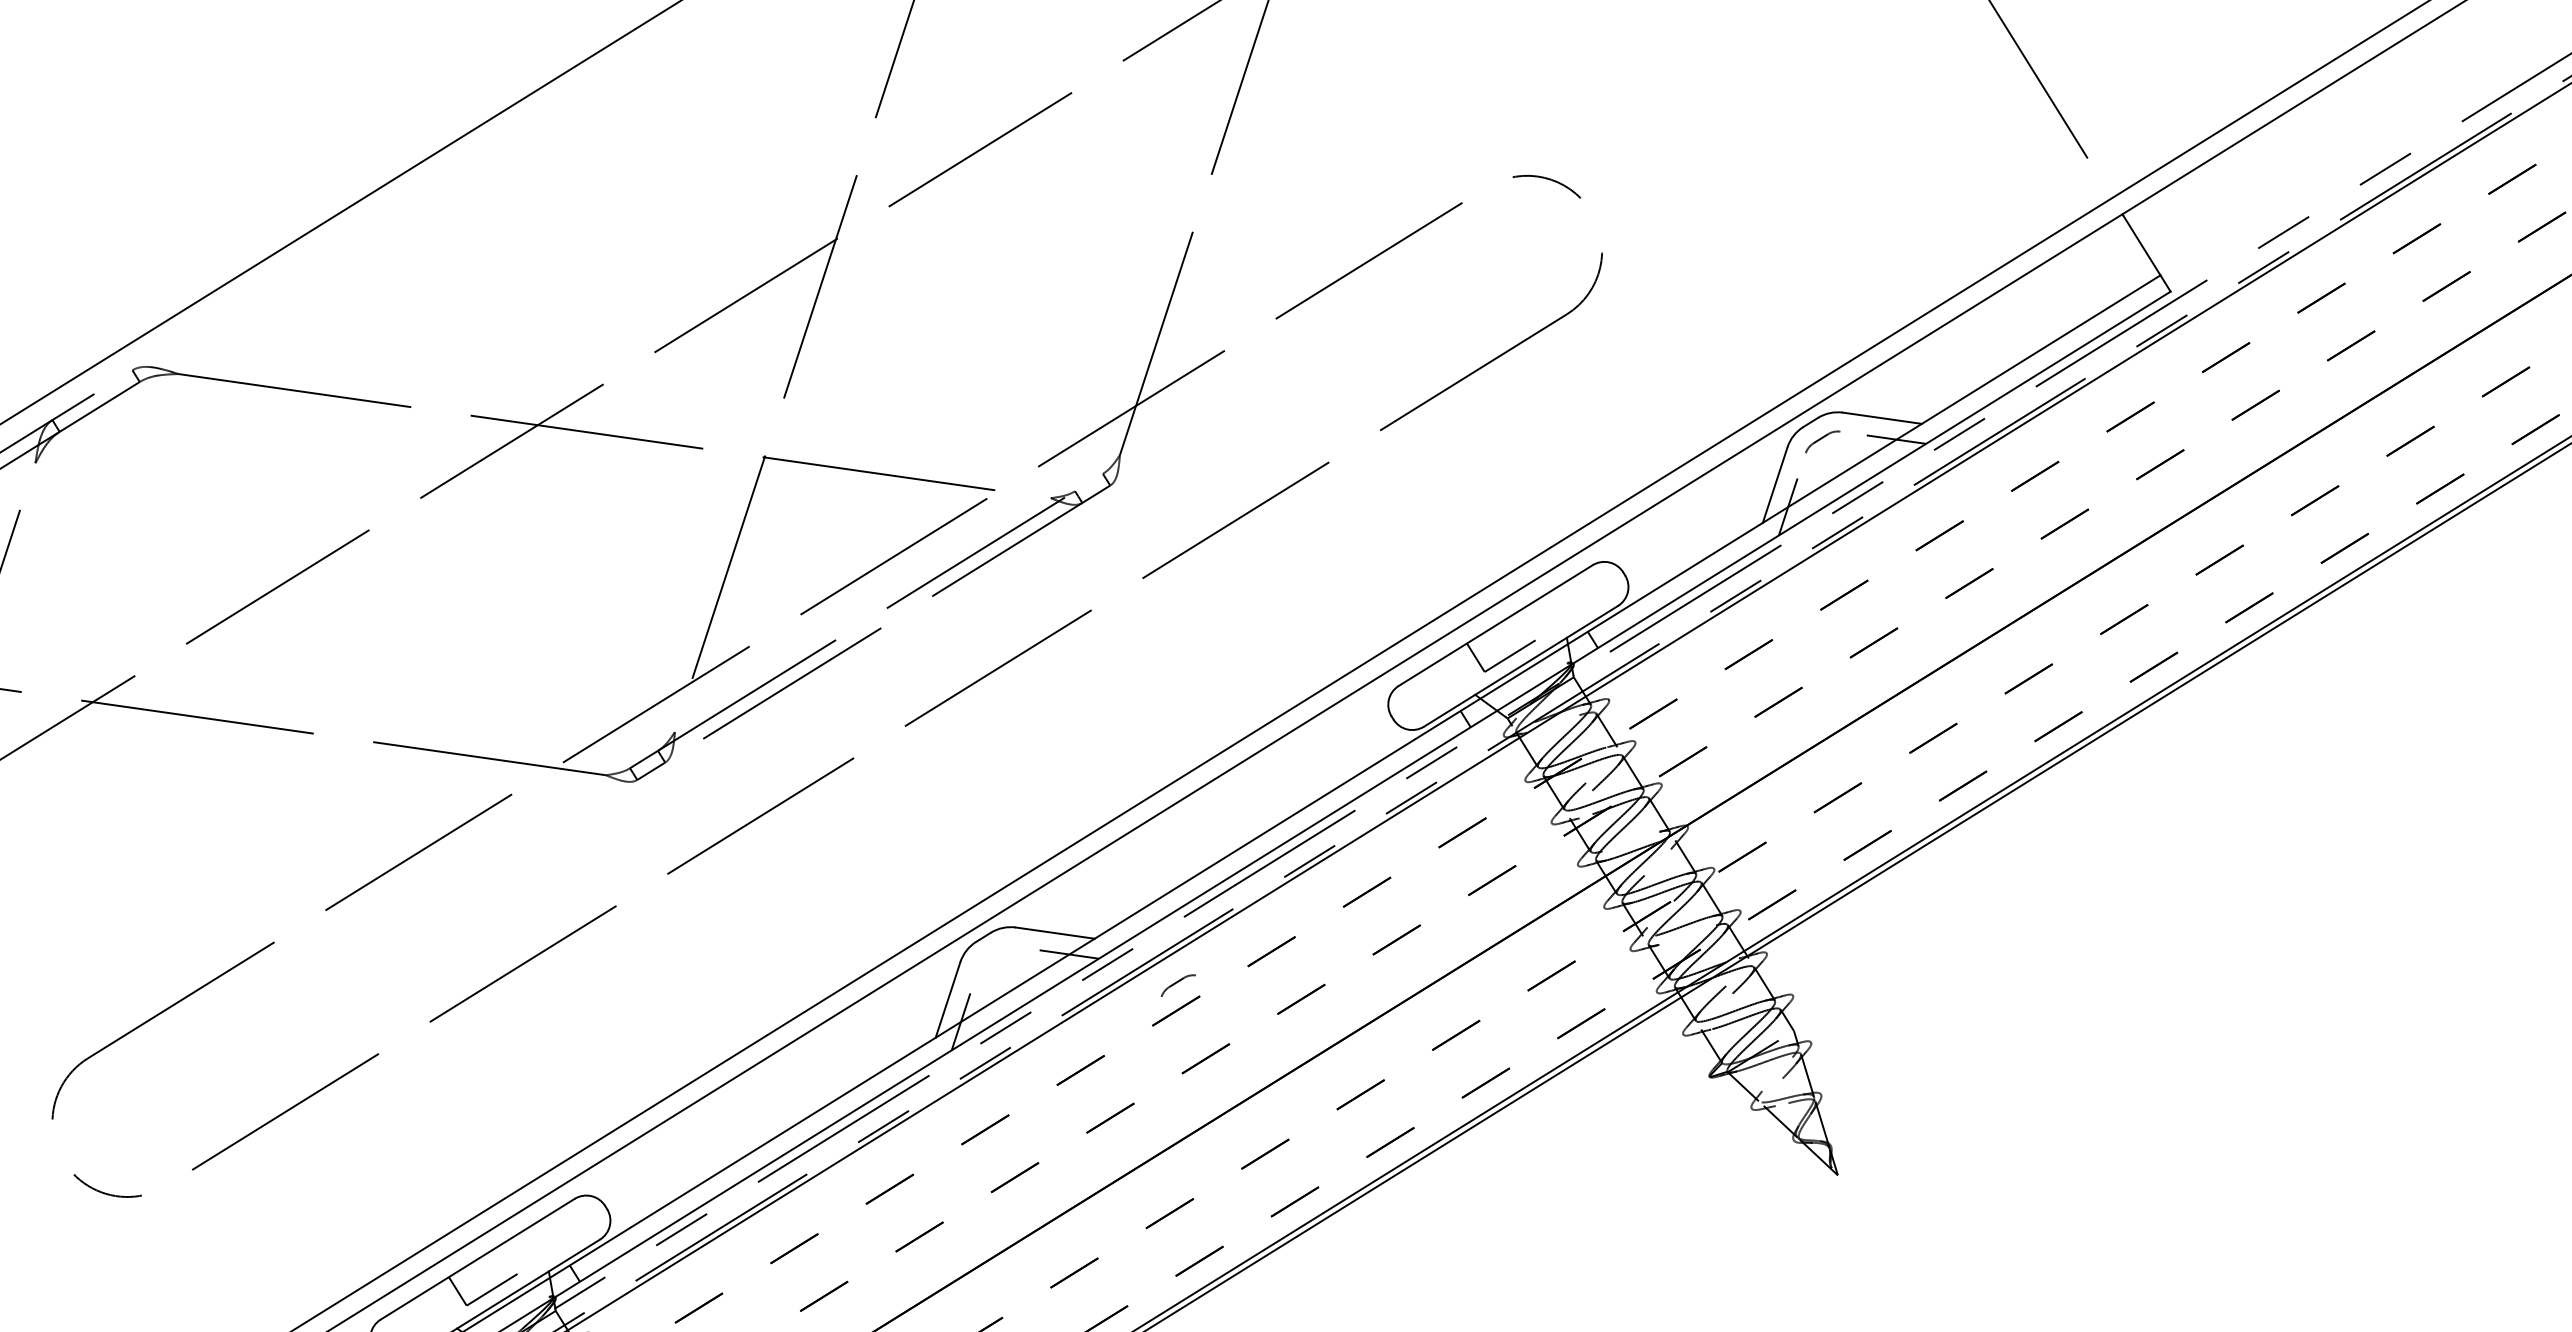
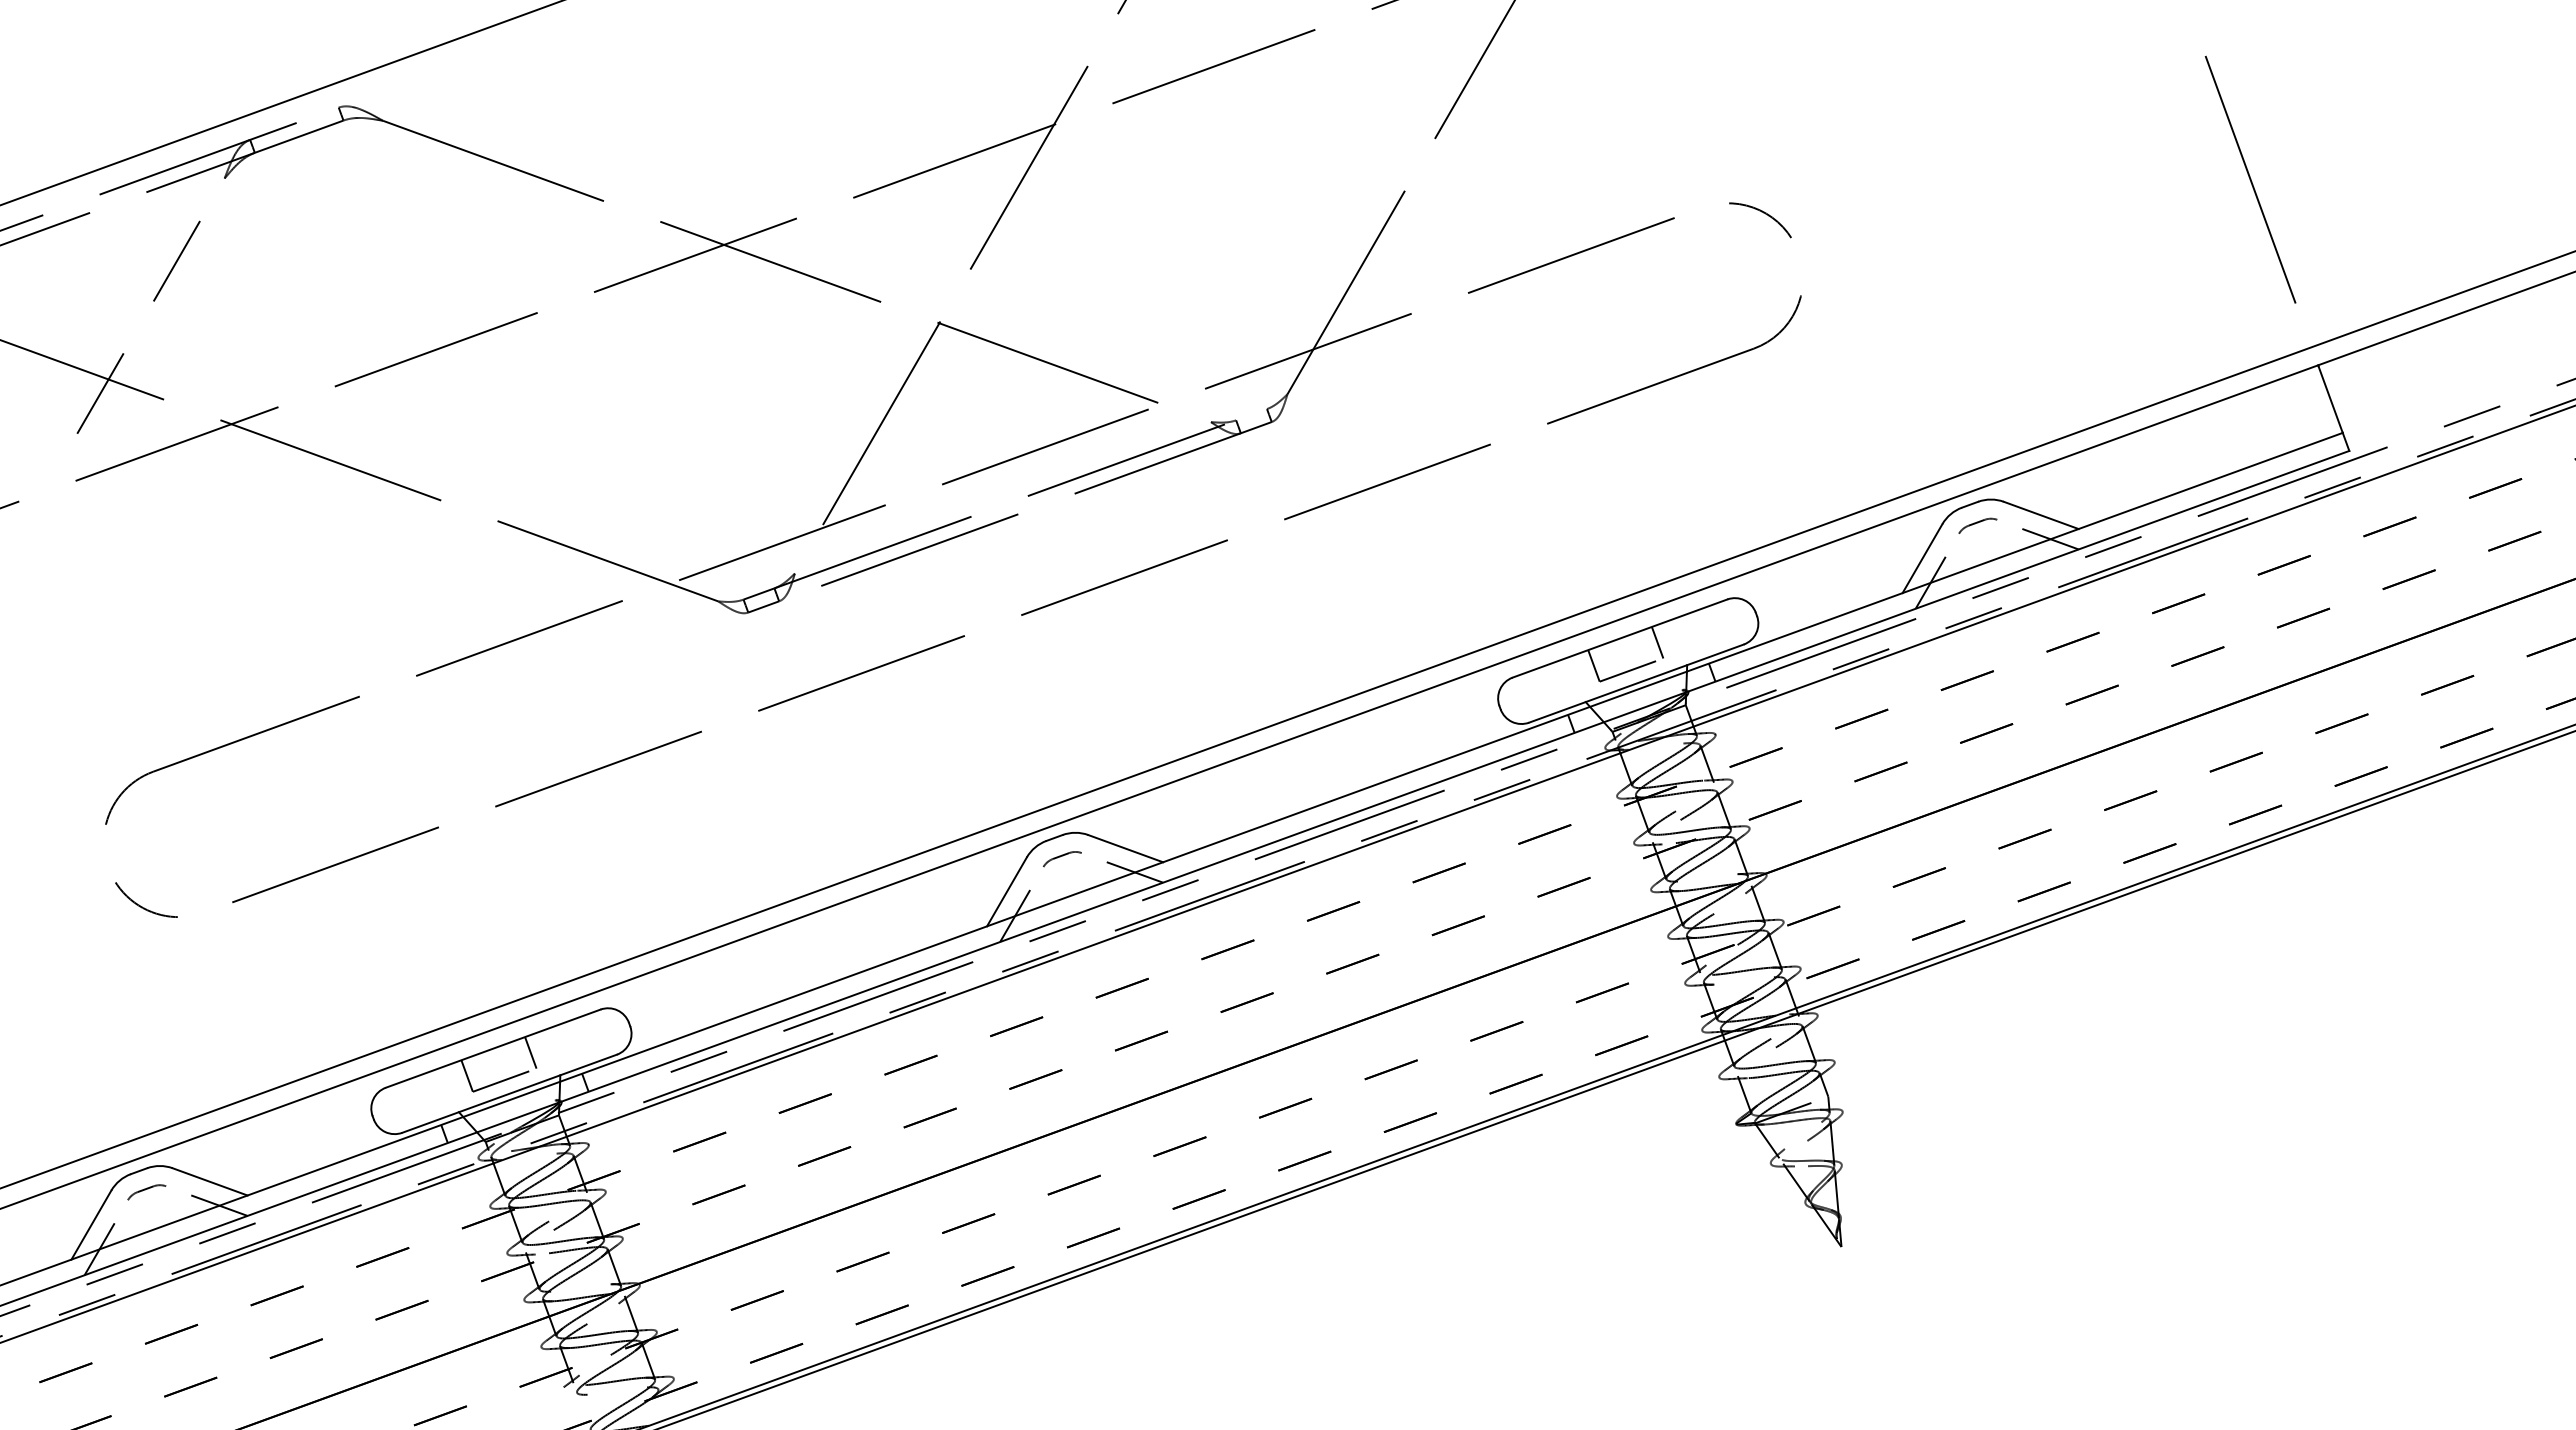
line: (1533, 621) -> (1657, 642), added
part: (1178, 985) -> (1062, 859), moved
line: (514, 1255) -> (530, 1052), added

